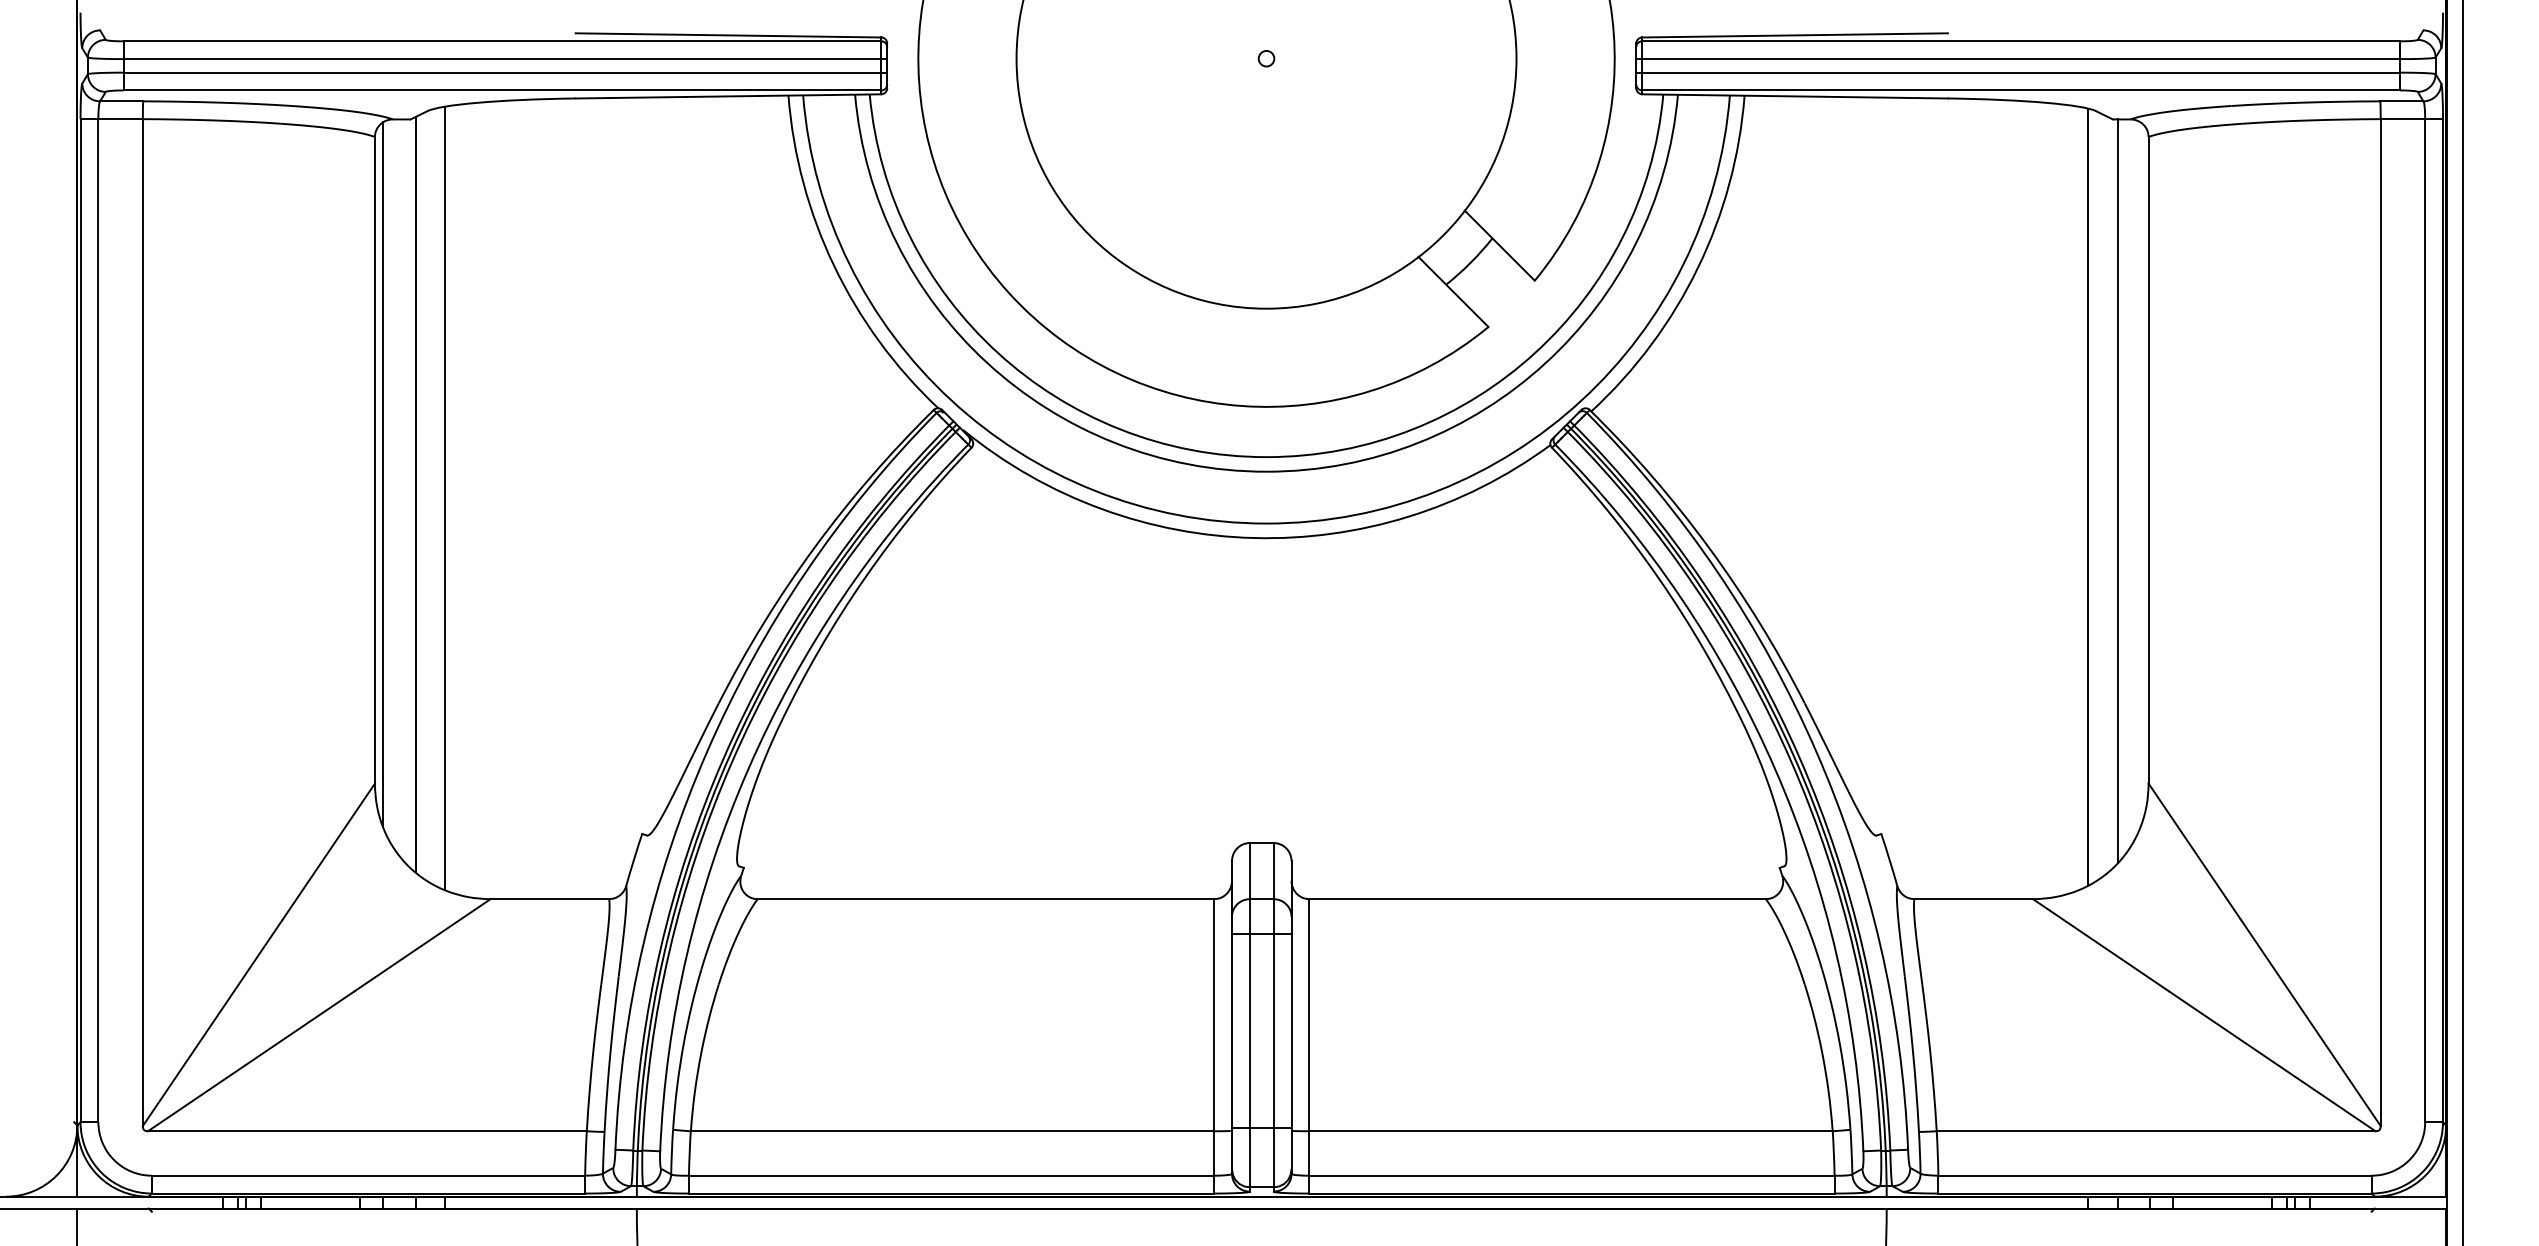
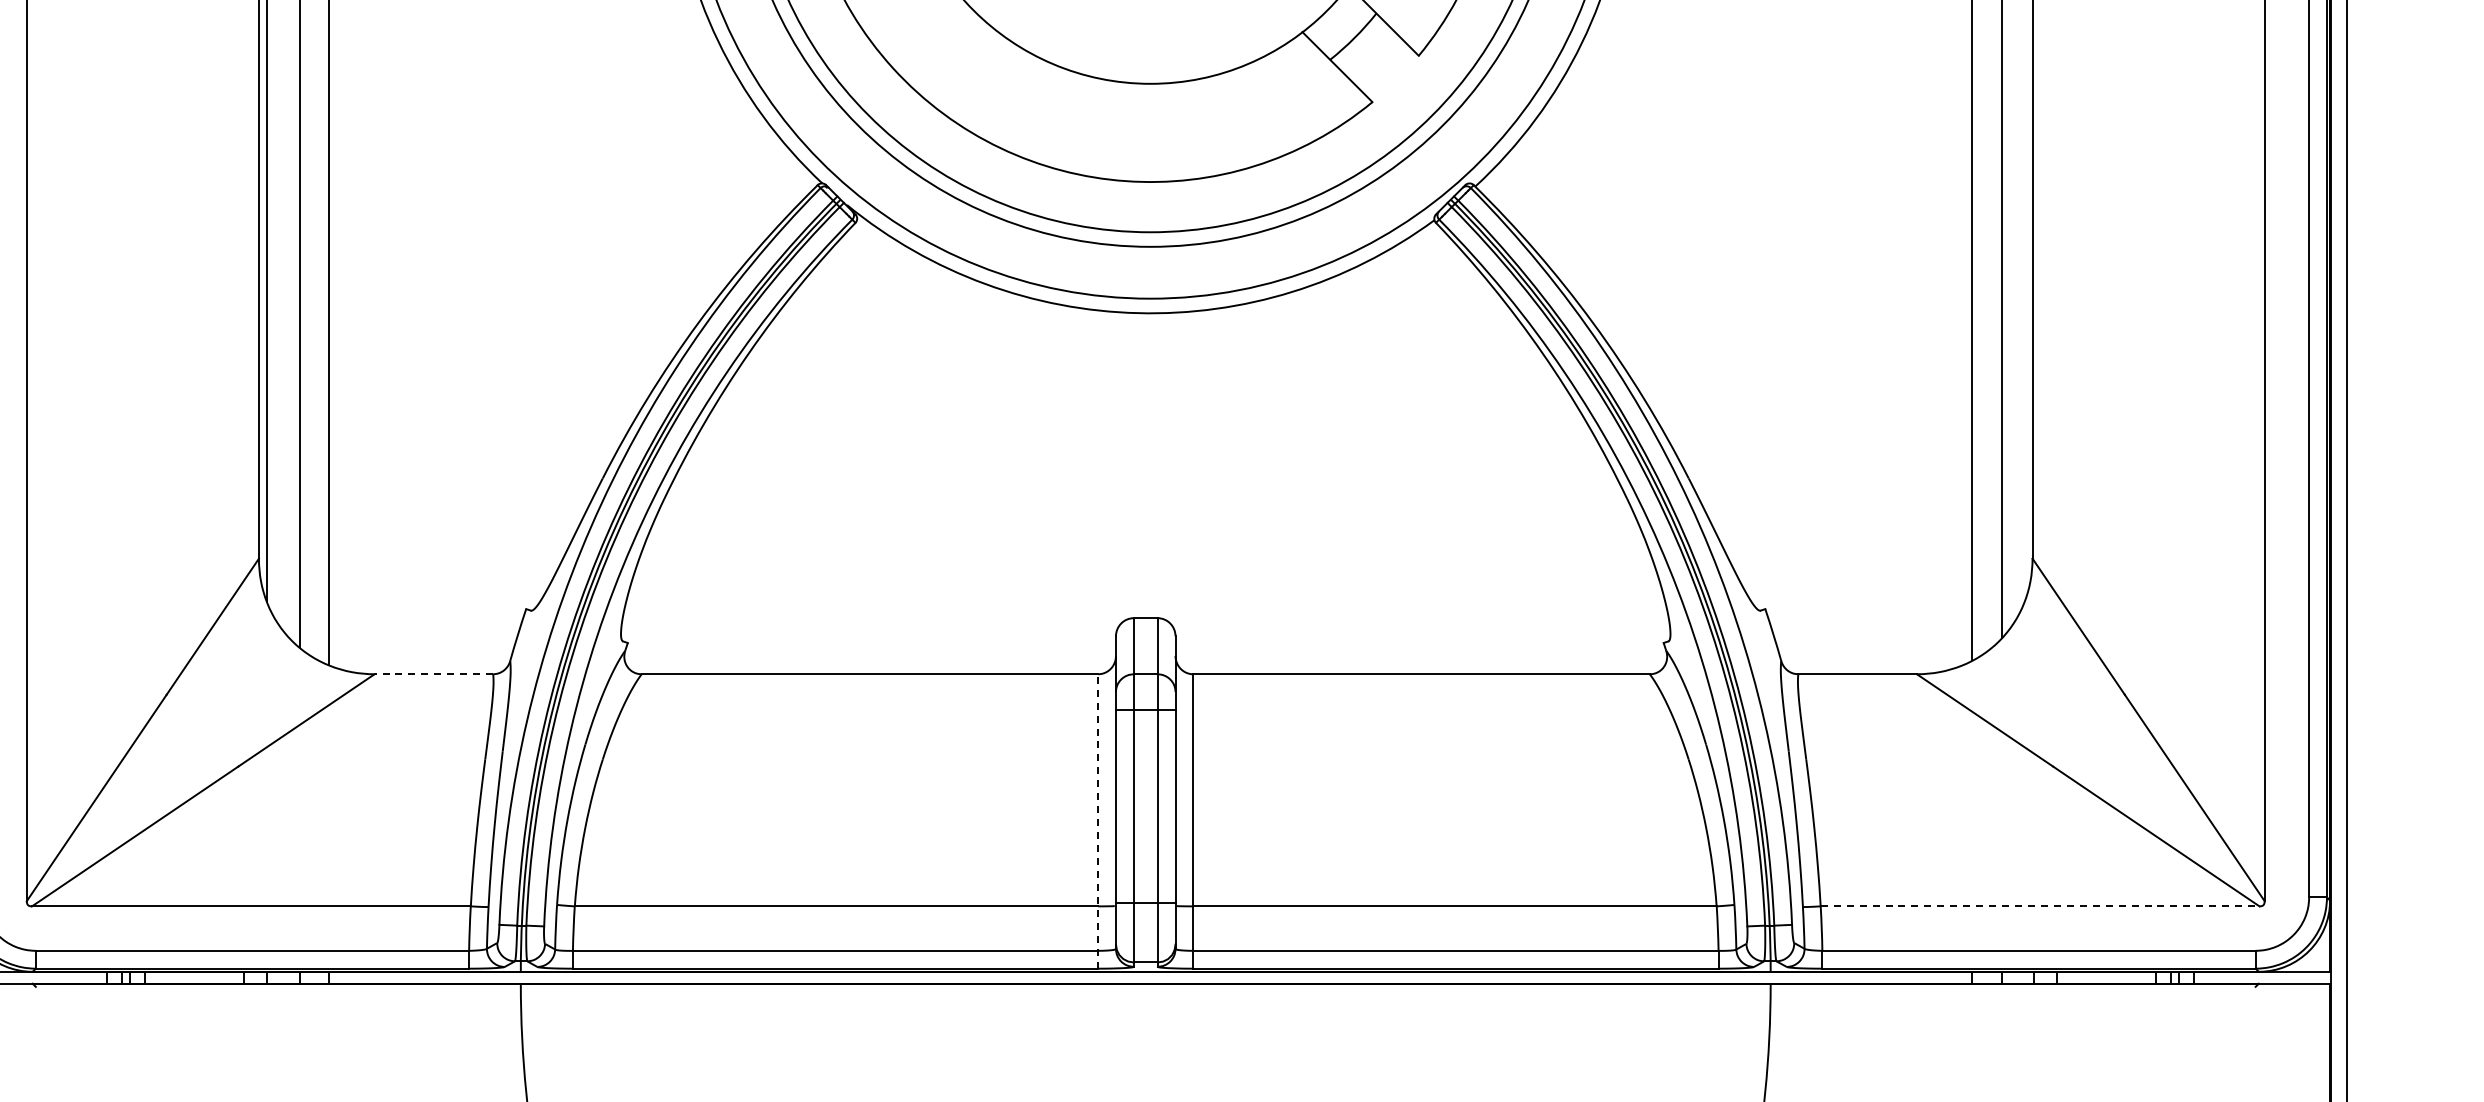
line: (549, 899) -> (433, 674), solid -> dashed
line: (1214, 1045) -> (1098, 820), solid -> dashed
line: (2156, 1131) -> (2040, 906), solid -> dashed

